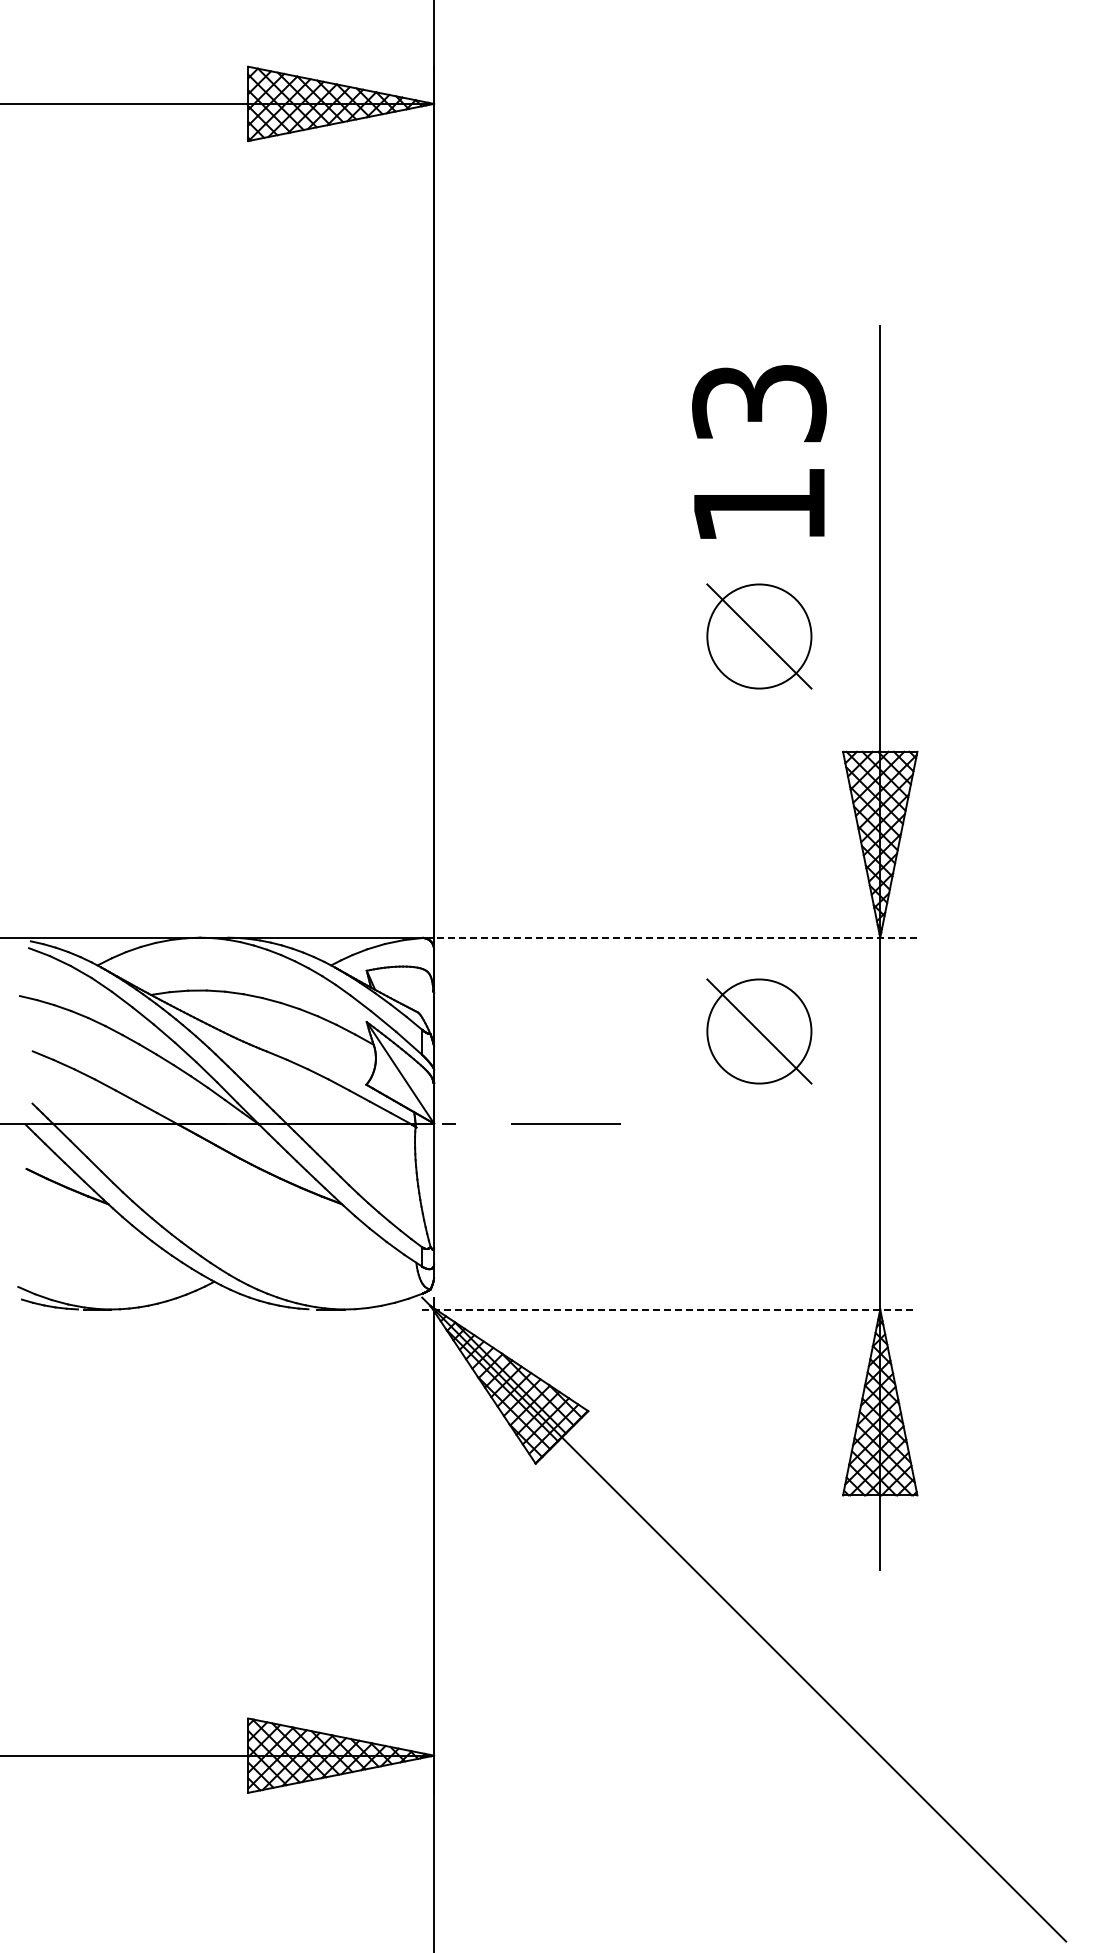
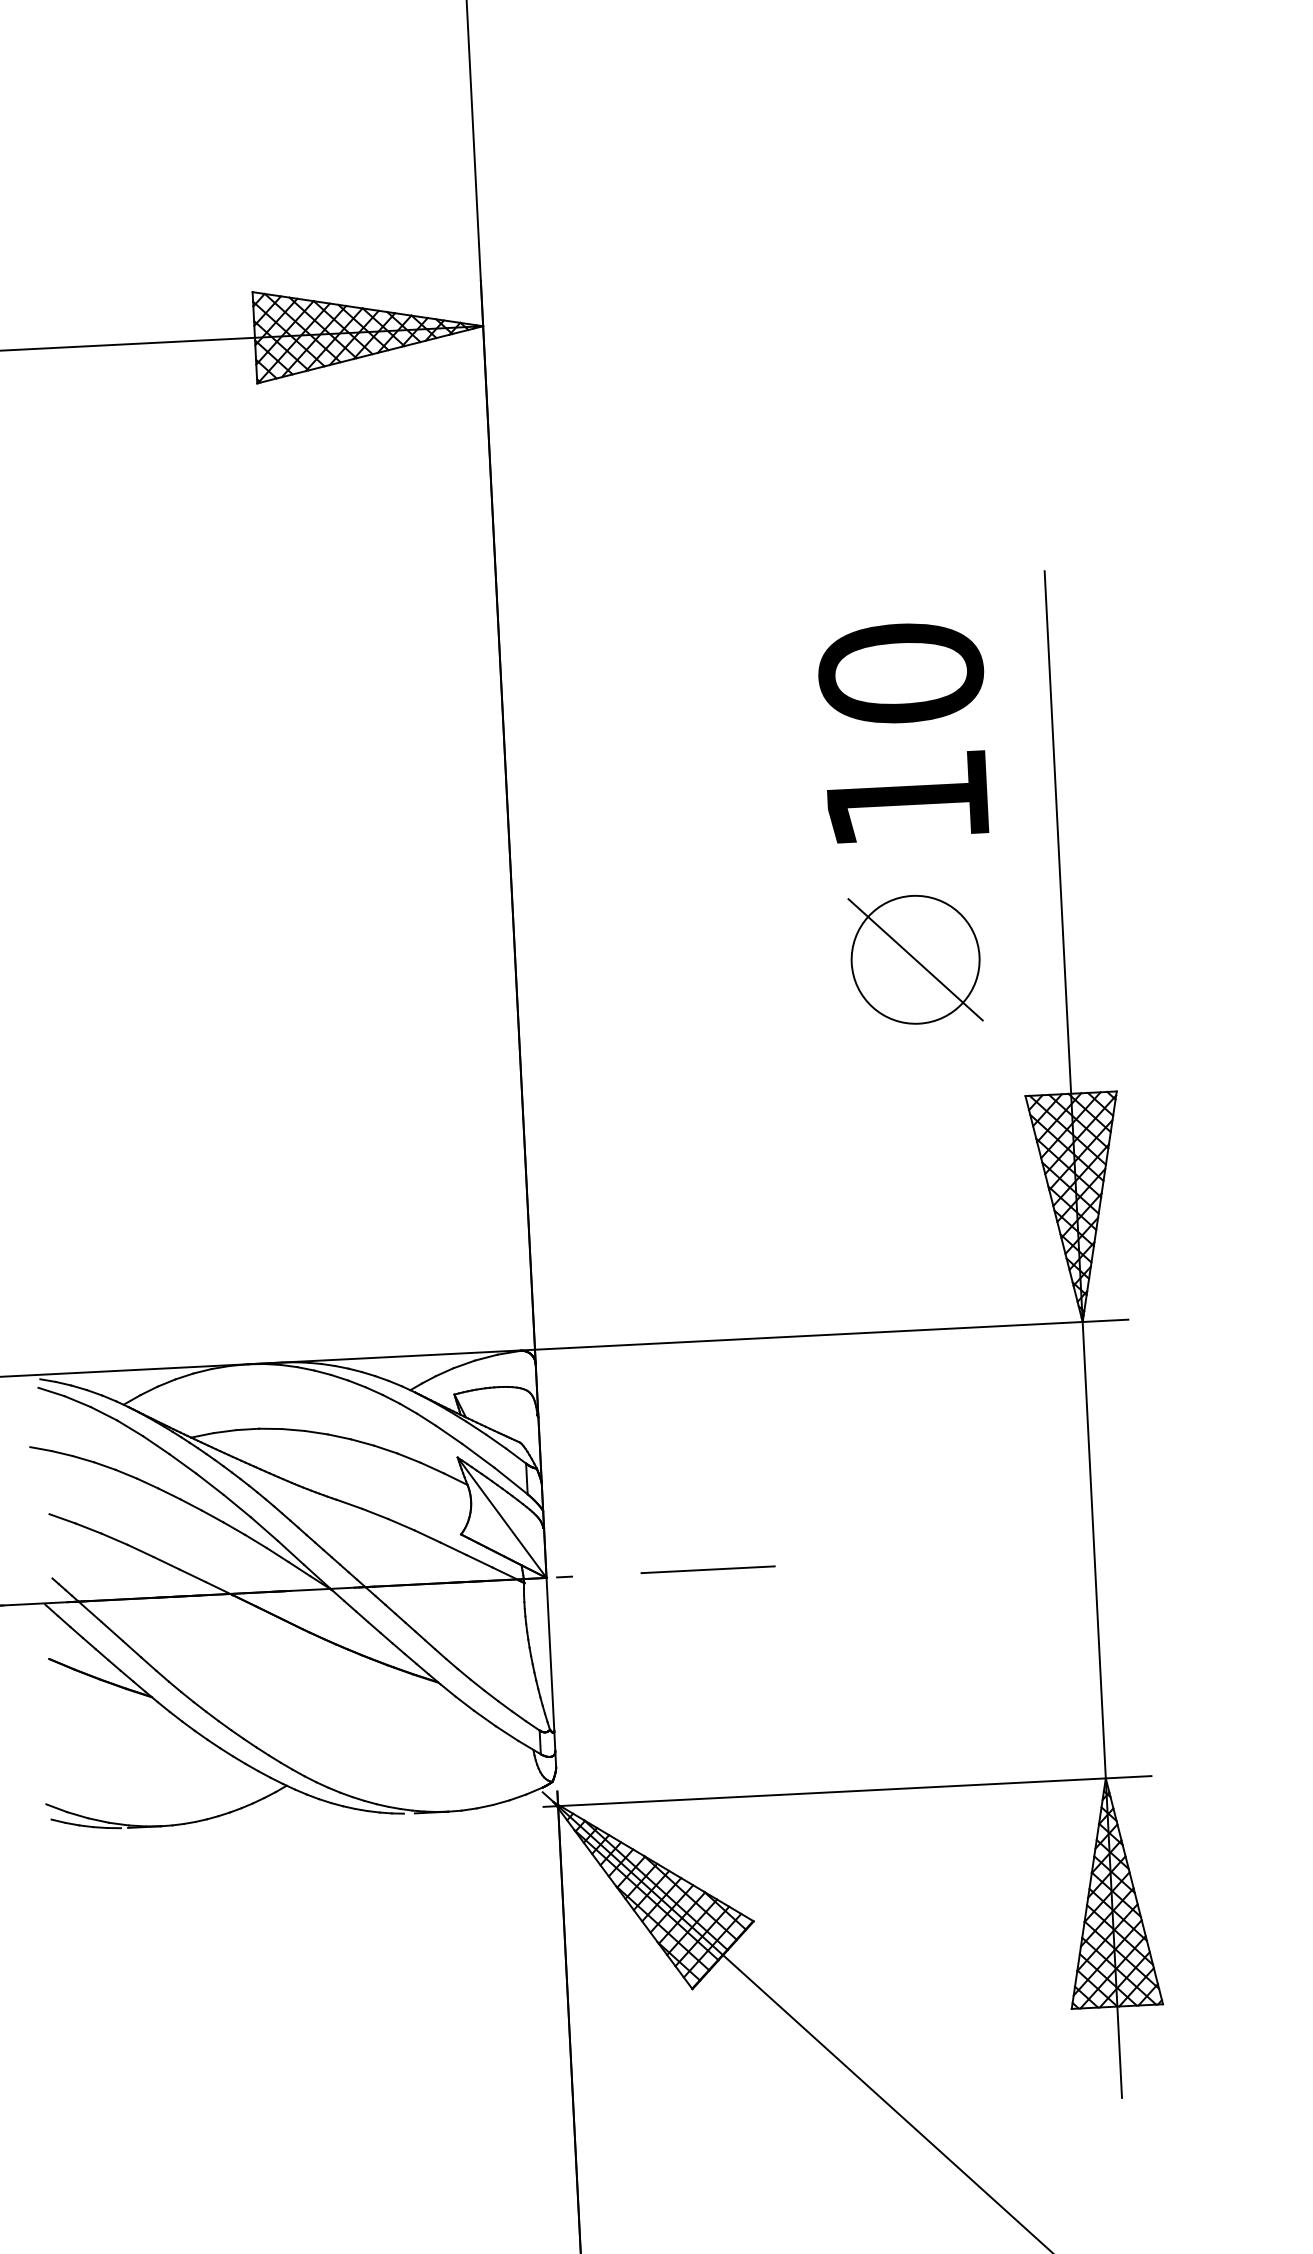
text: (759, 402) -> (901, 672), 13 -> 10
line: (669, 937) -> (823, 1334), dashed -> solid
part: (759, 1031) -> (940, 1444), removed
line: (669, 1309) -> (847, 1791), dashed -> solid

